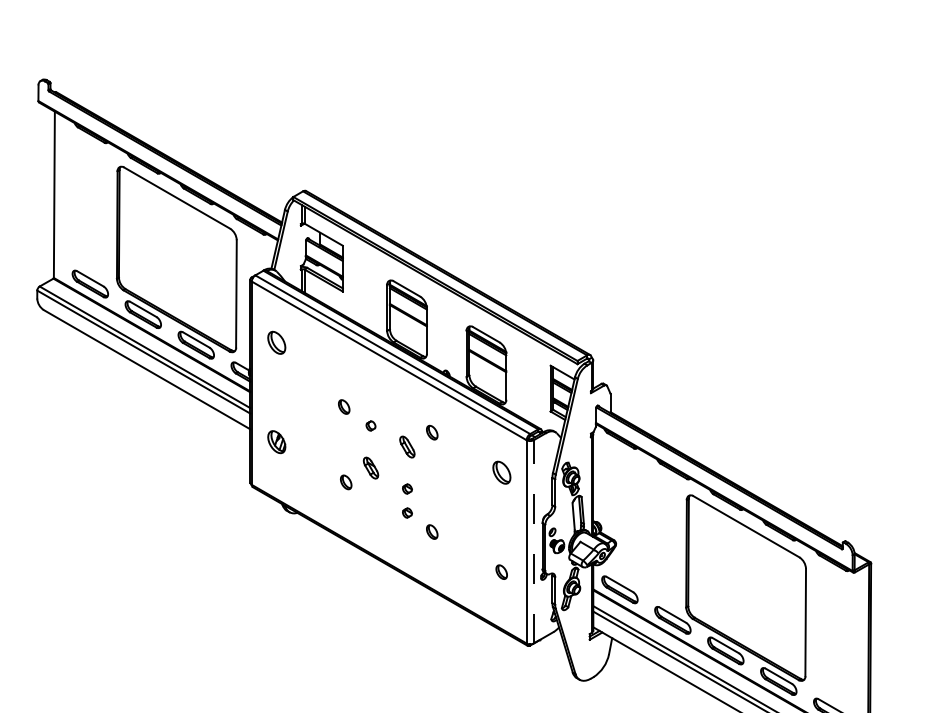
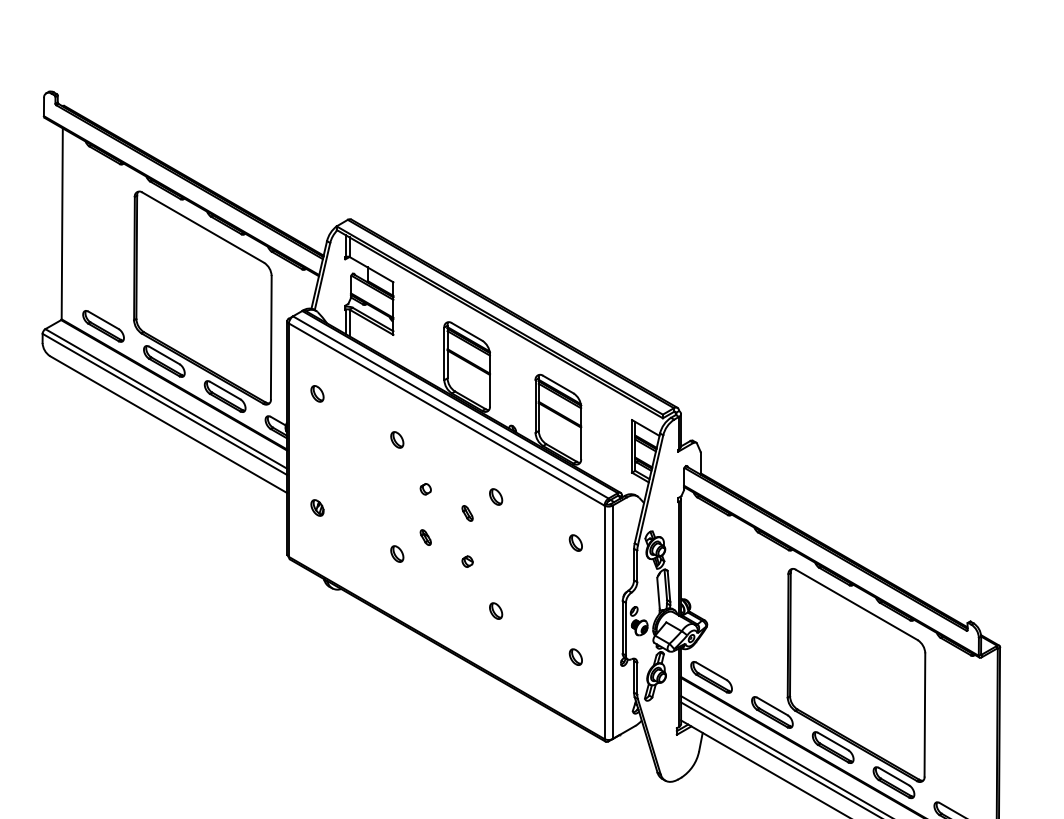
part: (276, 342) -> (317, 393), size x0.62
part: (344, 406) -> (397, 439), moved
part: (276, 442) -> (317, 508), size x0.62
part: (407, 446) -> (467, 512), size x0.62
part: (370, 467) -> (425, 536), size x0.62
part: (501, 472) -> (575, 542), size x0.62
part: (407, 512) -> (467, 588), removed
line: (533, 541) -> (612, 621), dashed -> solid

